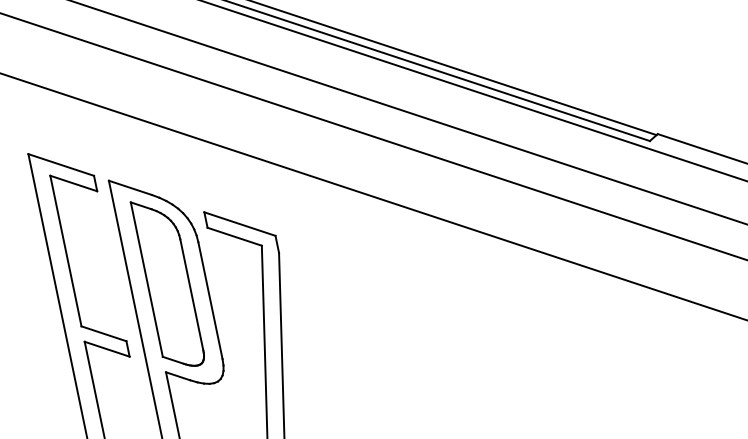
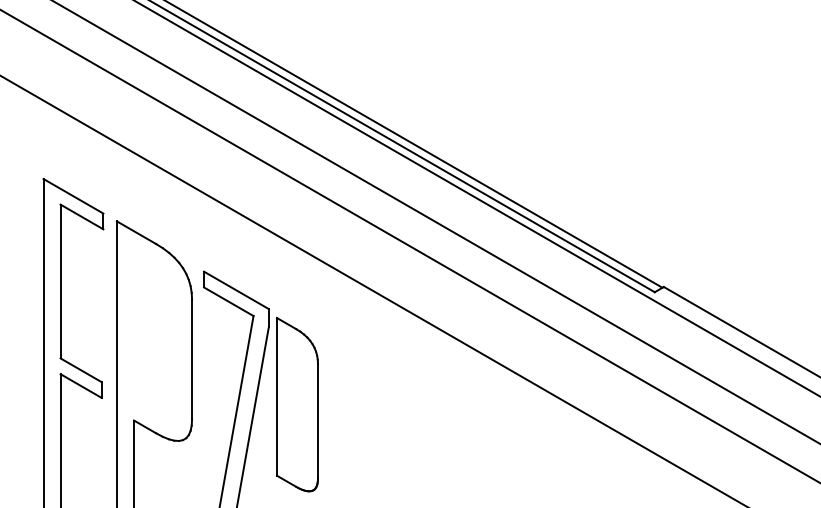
part: (168, 282) -> (297, 404), moved

